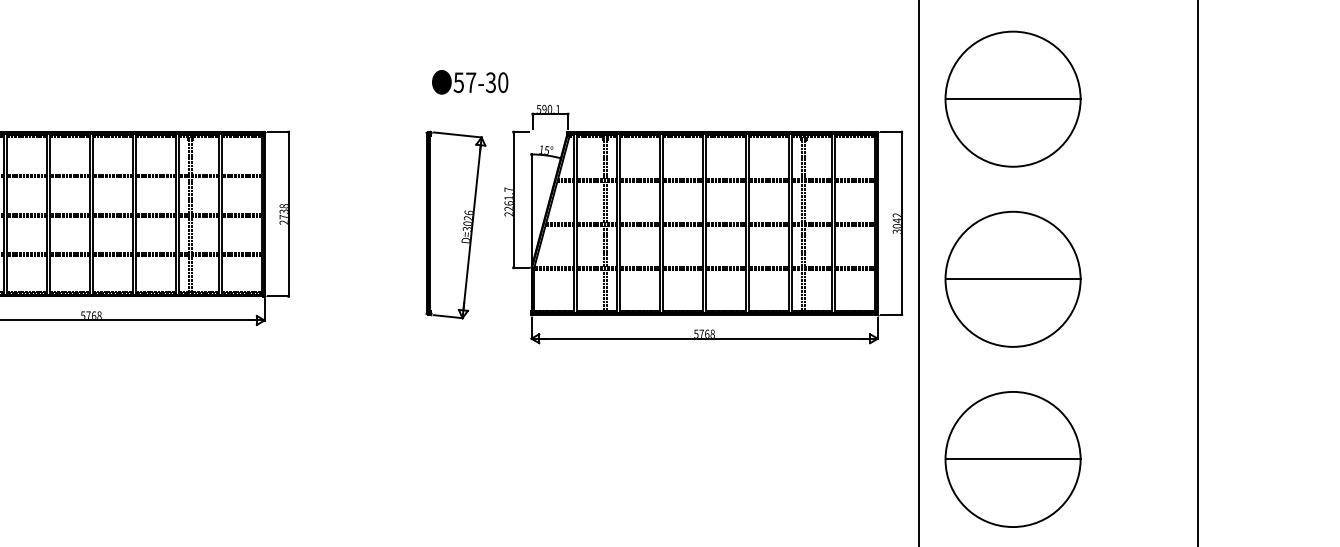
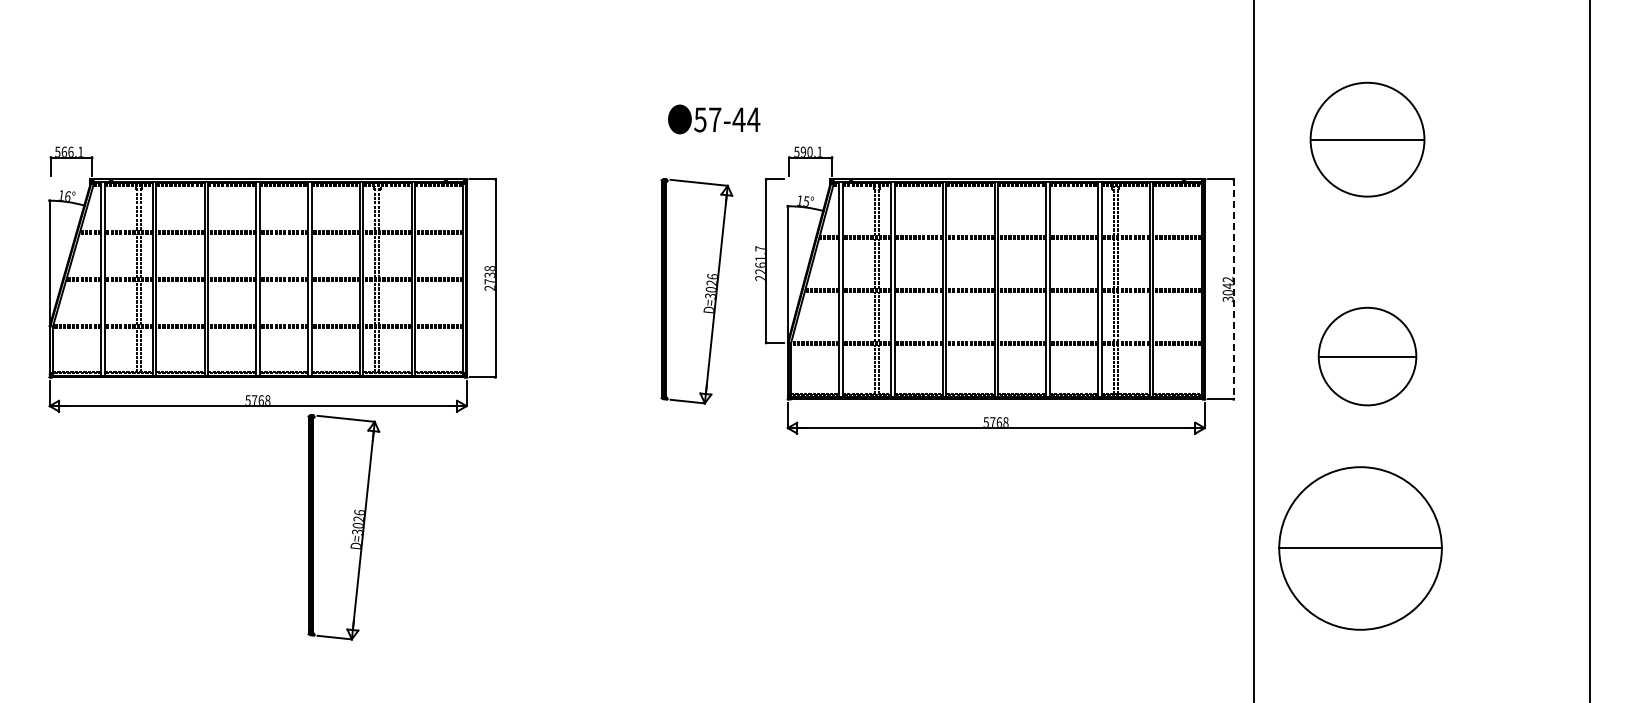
text: (497, 82) -> (746, 119), 57-30 -> 57-44
part: (1013, 98) -> (1367, 139), size x0.7
line: (901, 223) -> (1233, 289), solid -> dashed
part: (1013, 279) -> (1367, 356), size x0.6
part: (162, 421) -> (343, 527), added
part: (1013, 459) -> (1360, 548), moved

